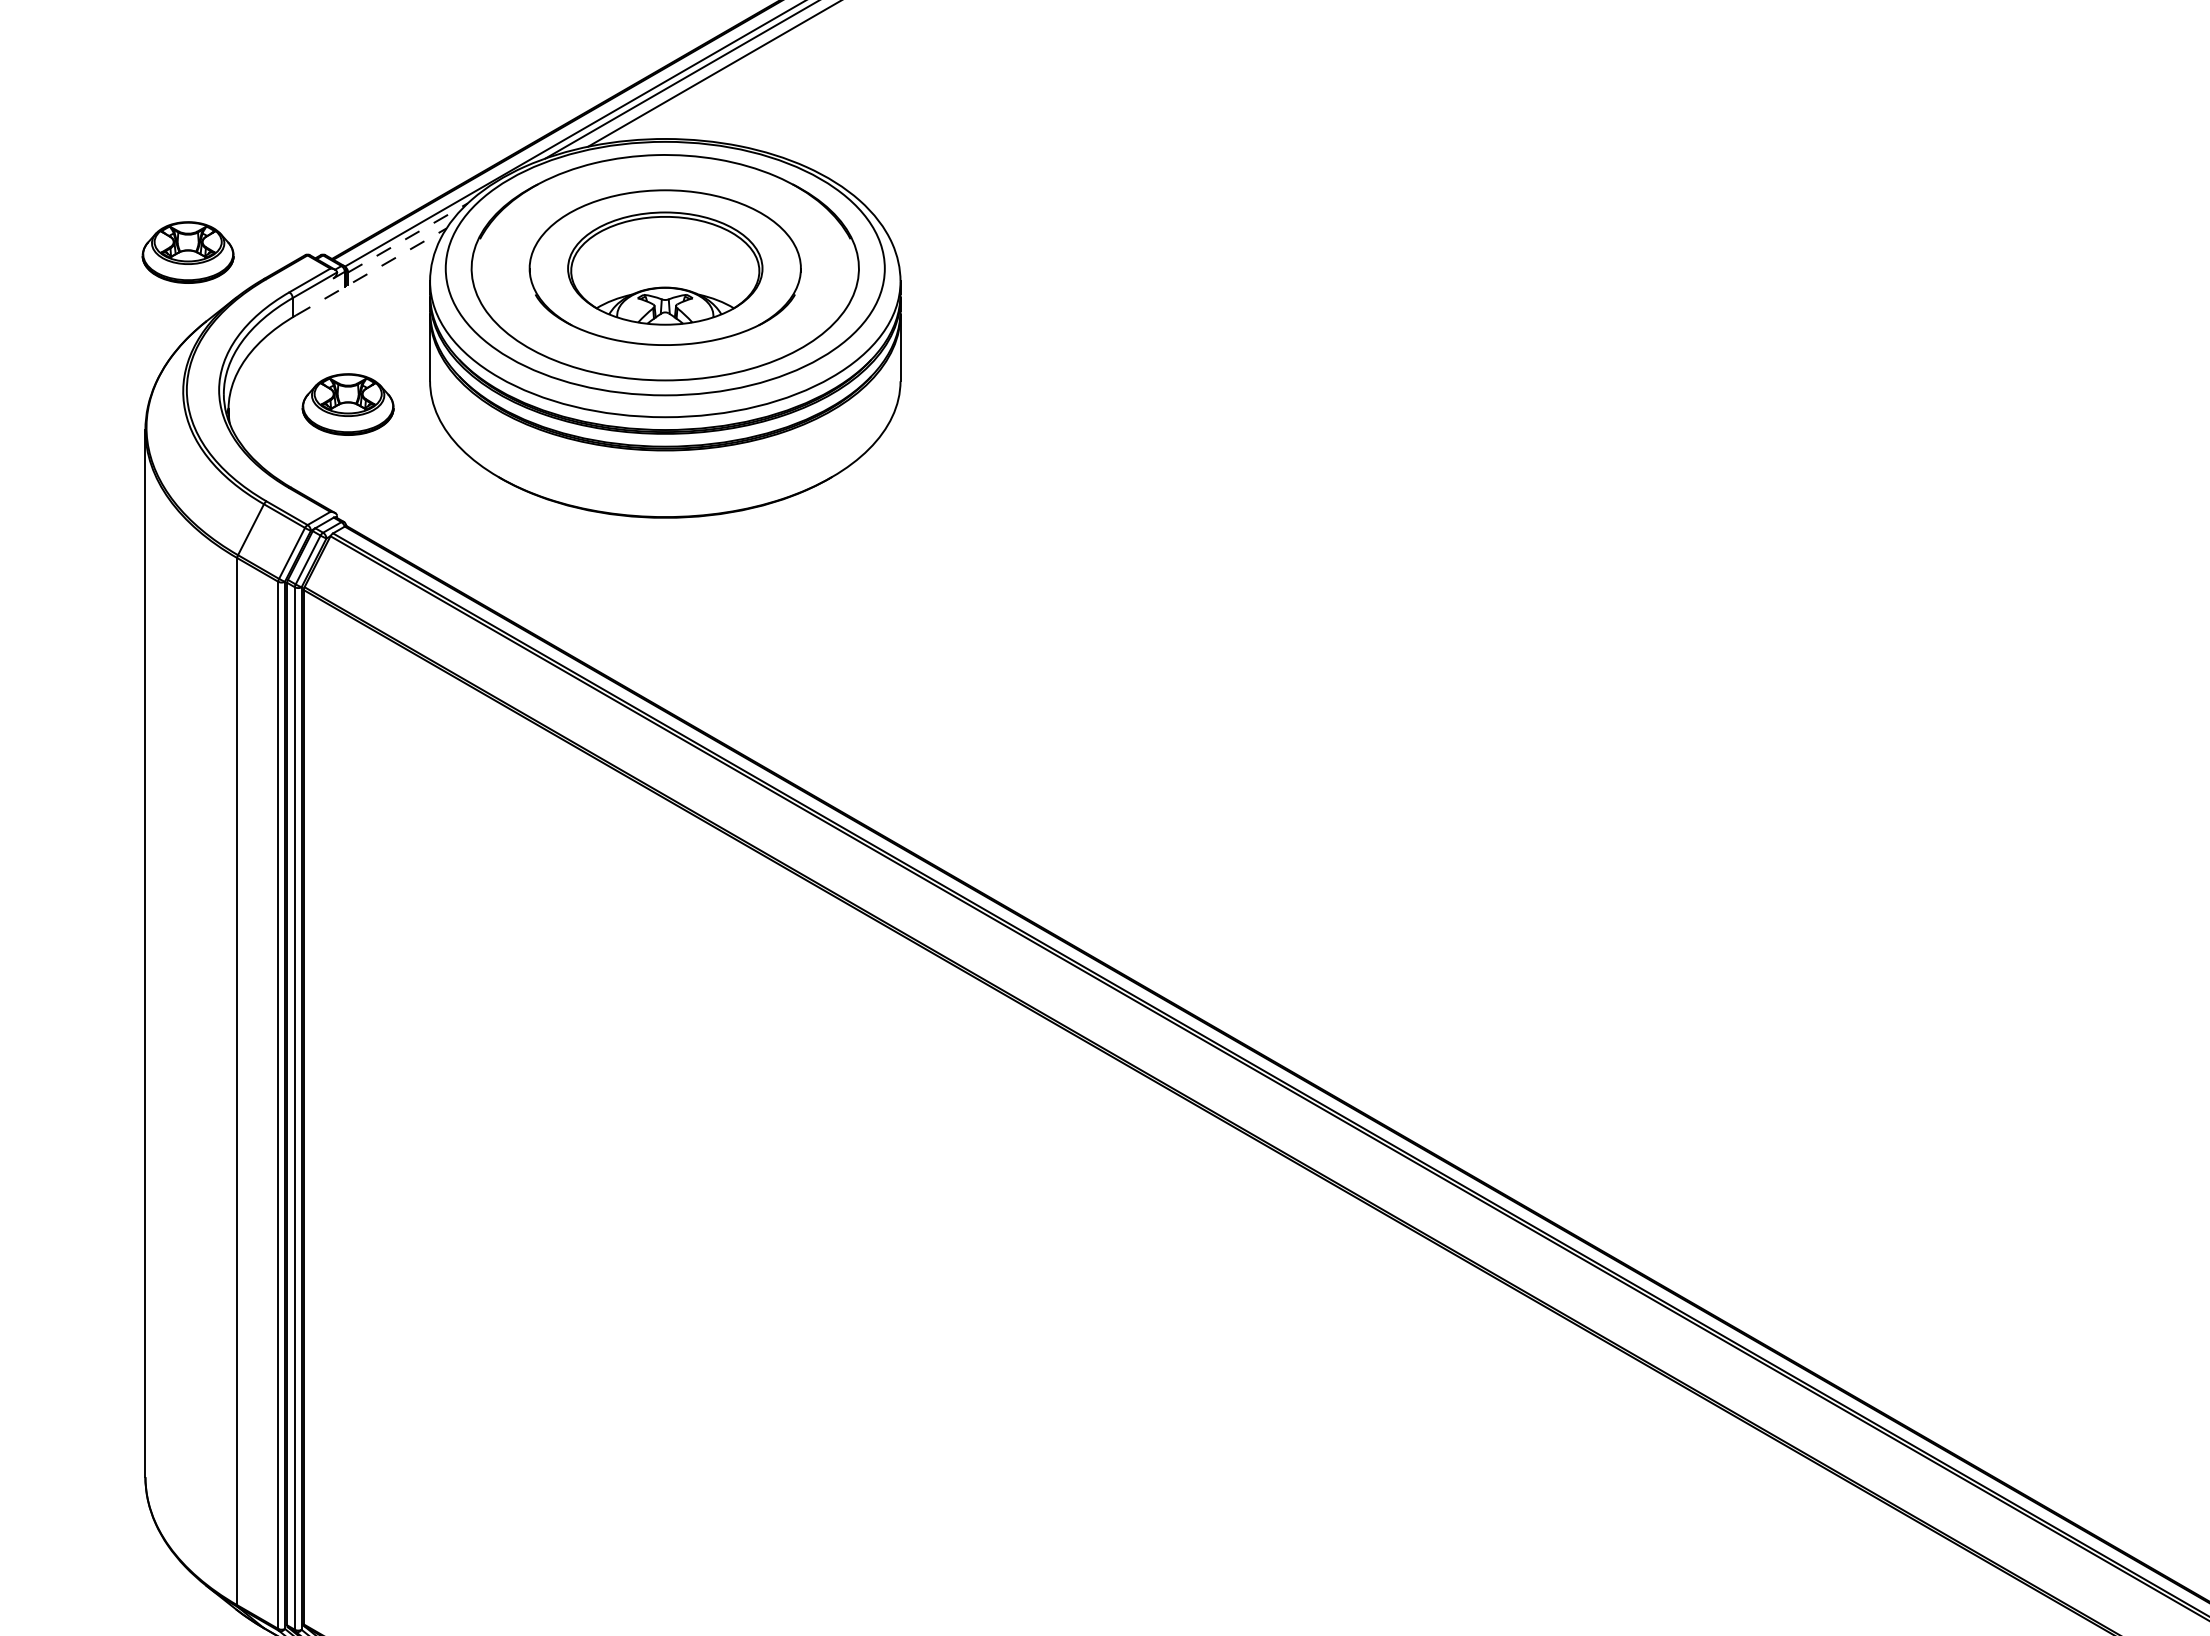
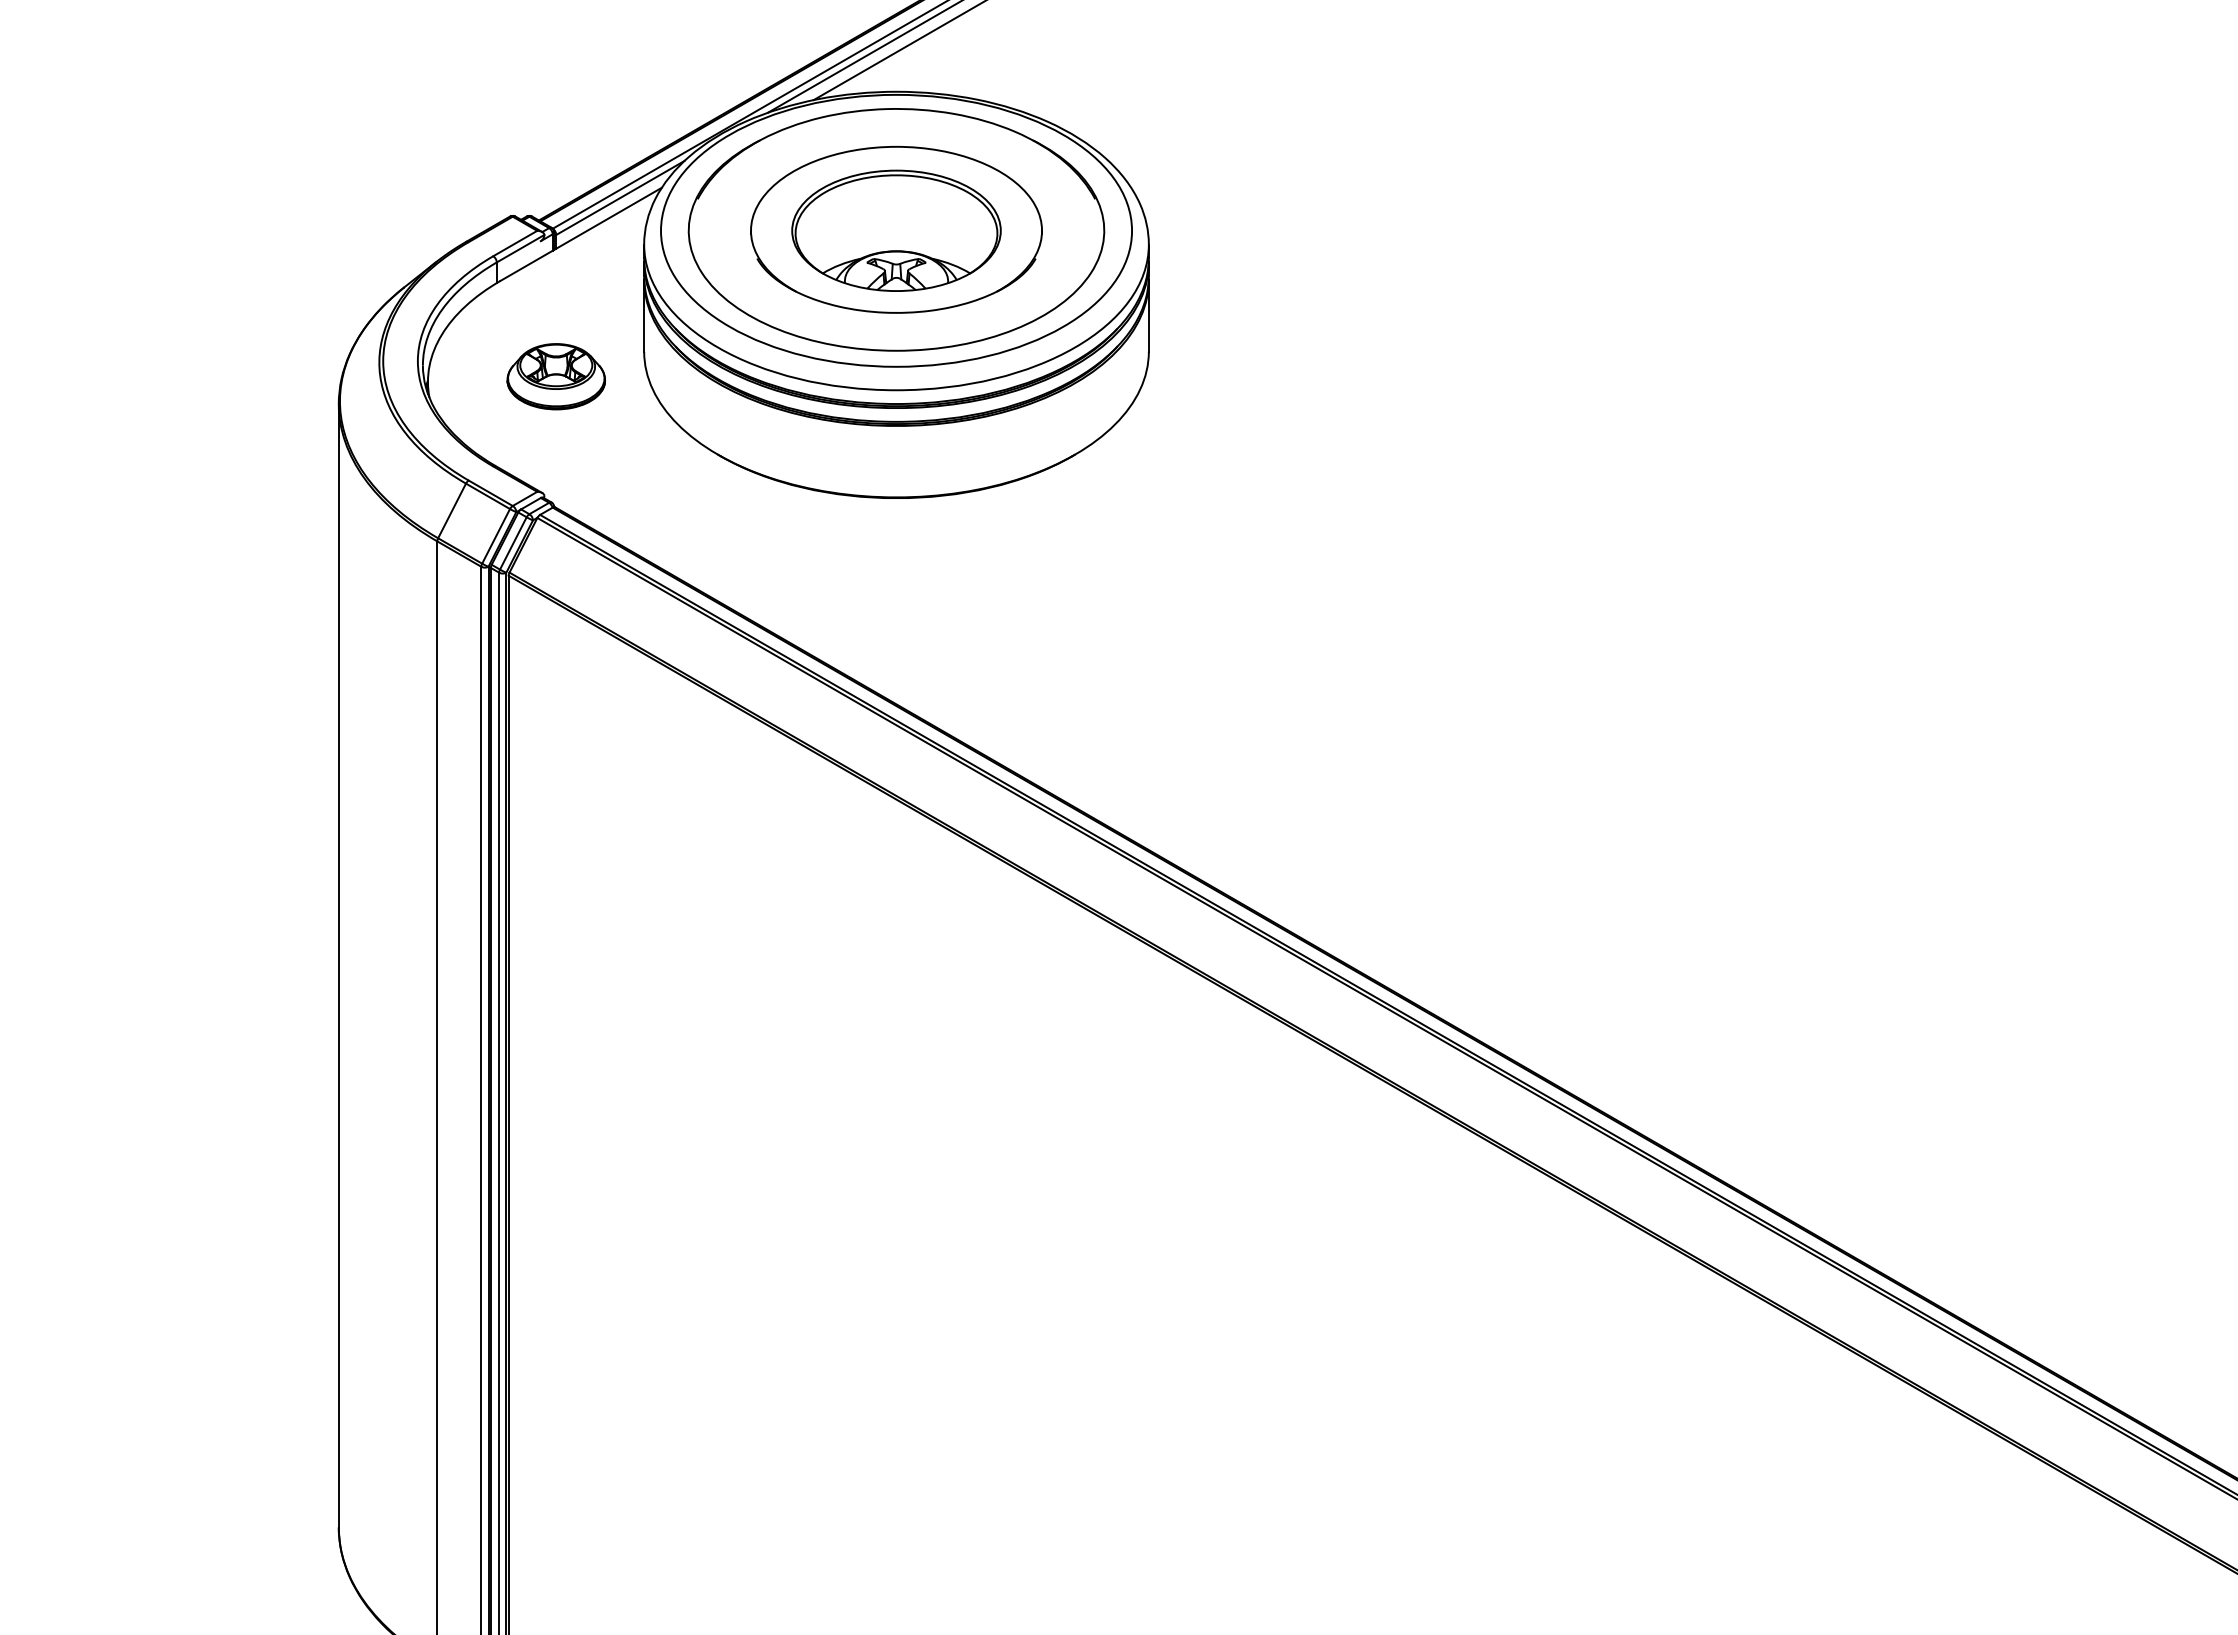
line: (408, 237) -> (621, 197), dashed -> solid
part: (187, 252) -> (383, 213), removed
line: (371, 271) -> (581, 233), dashed -> solid

